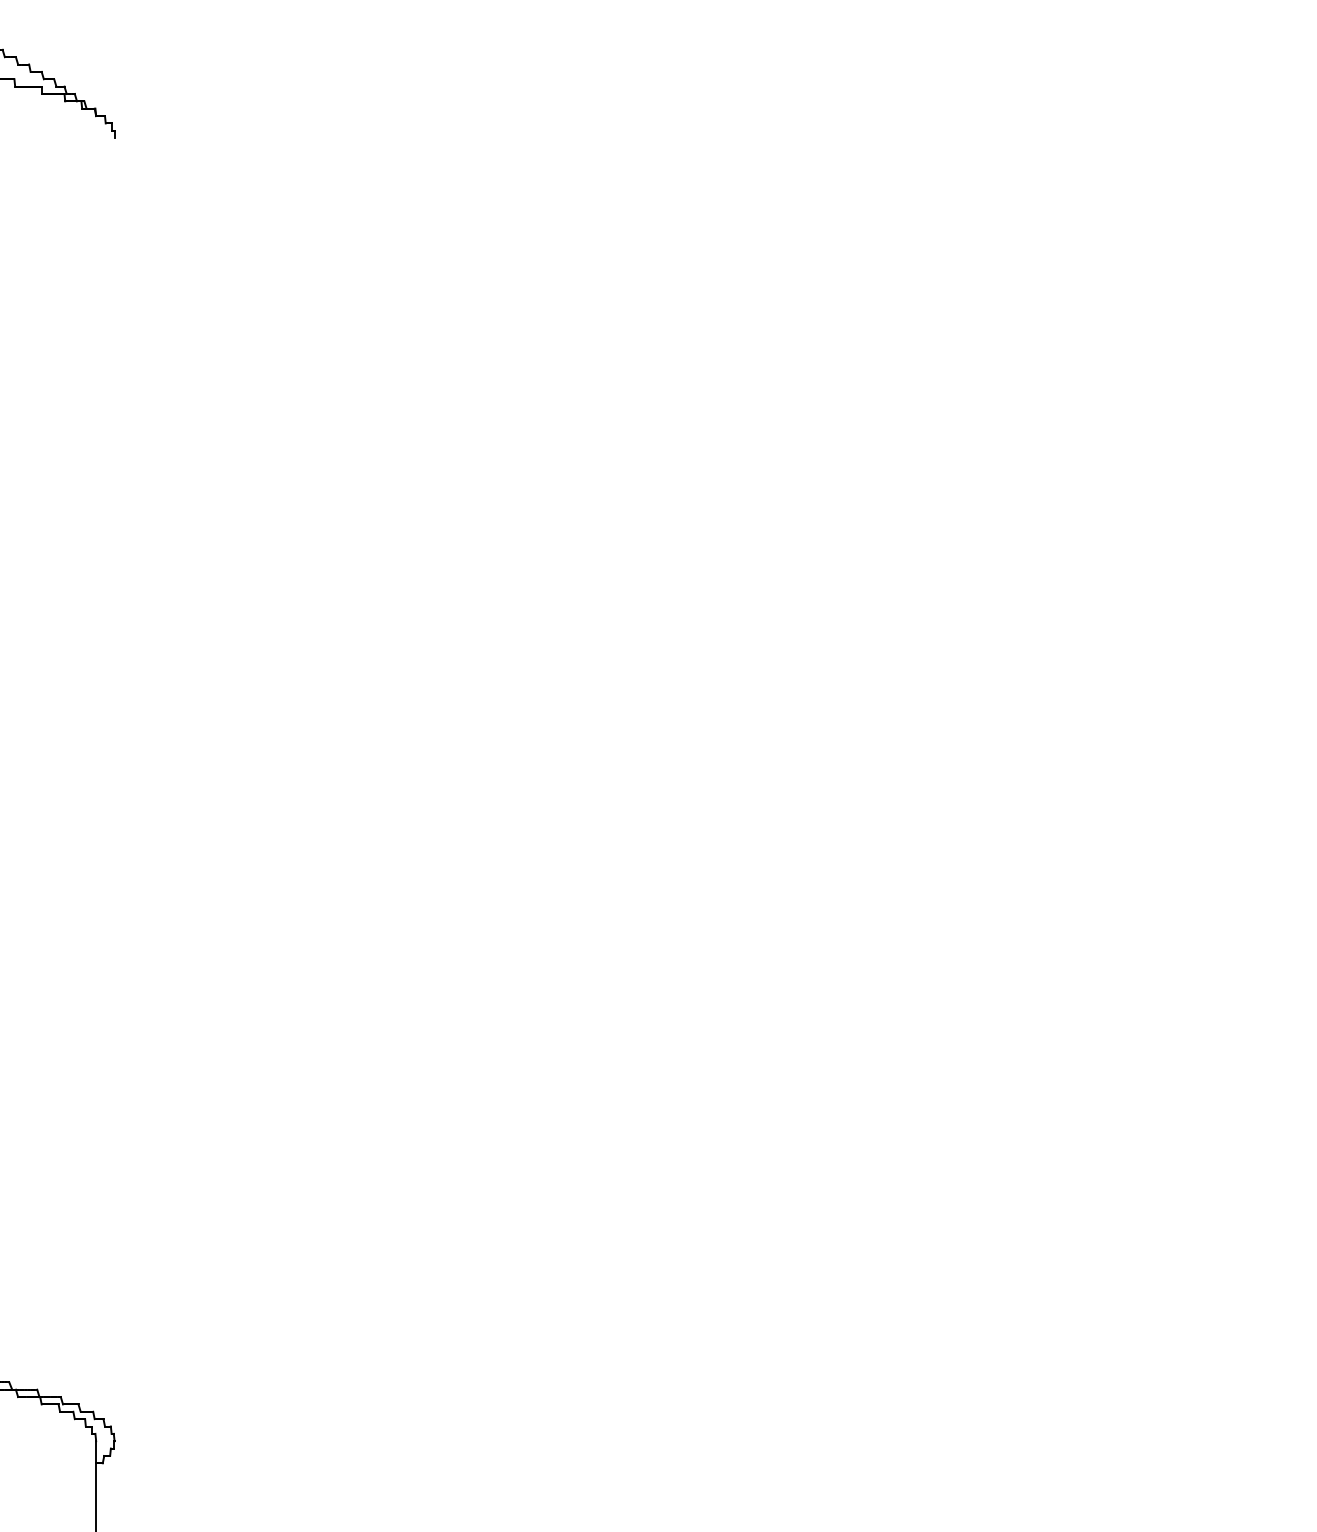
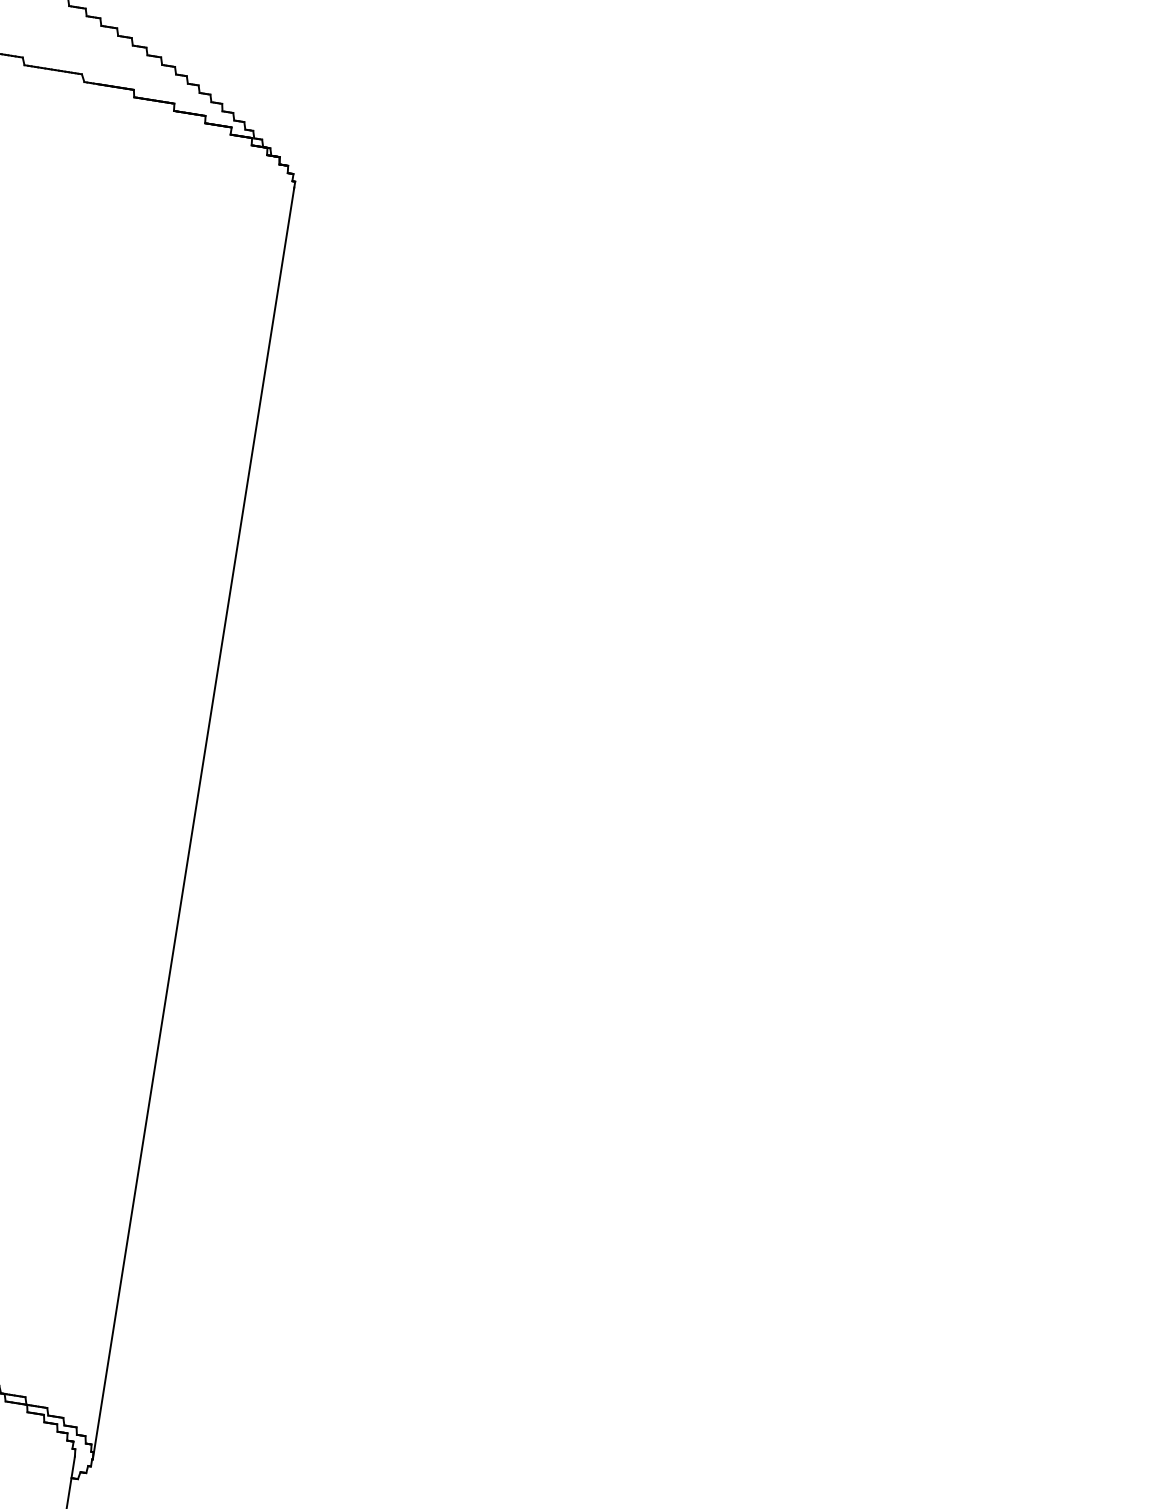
line: (114, 788) -> (193, 822), added

